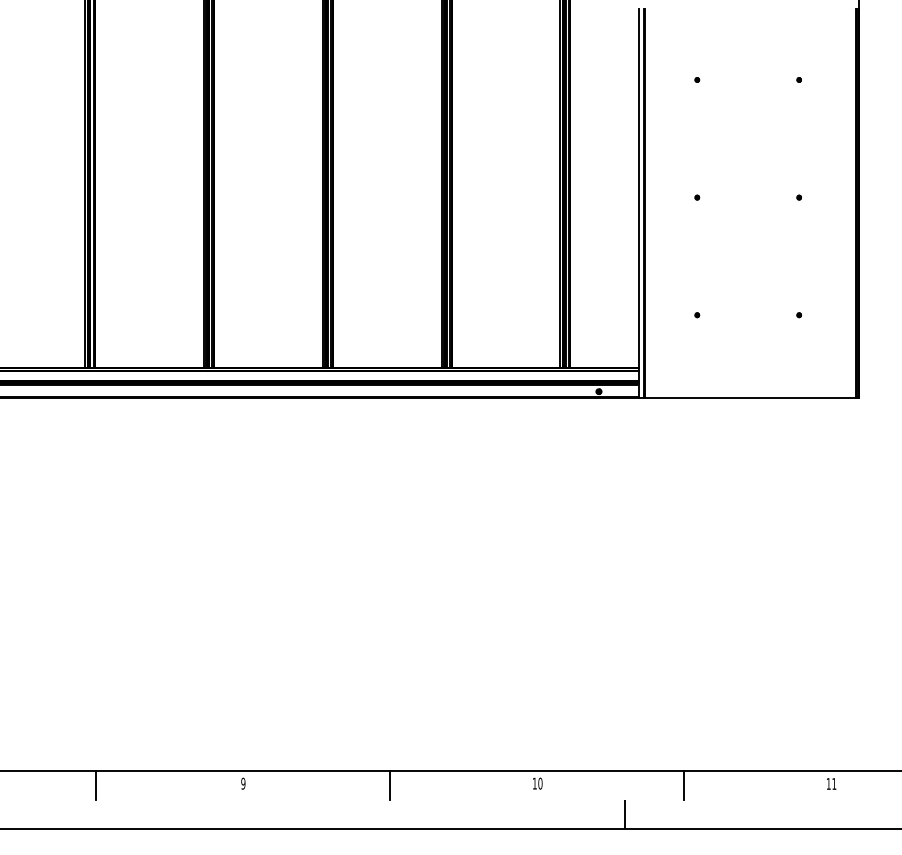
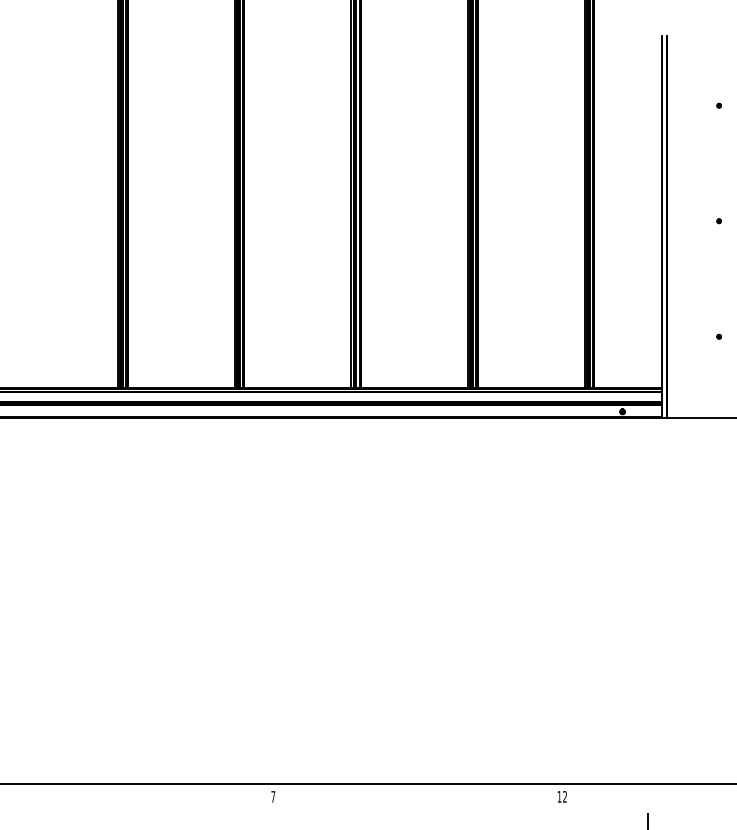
text: (243, 783) -> (273, 796), 9 -> 7
text: (540, 783) -> (565, 796), 10 -> 12
line: (95, 785) -> (128, 798), removed
line: (389, 785) -> (416, 798), removed
line: (684, 785) -> (706, 798), removed

